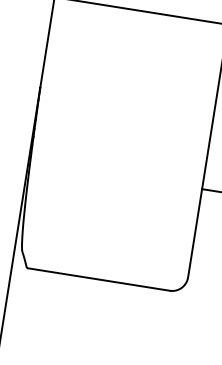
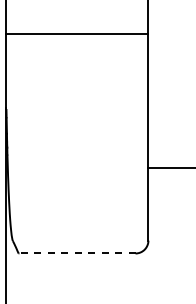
line: (97, 279) -> (76, 253), solid -> dashed

